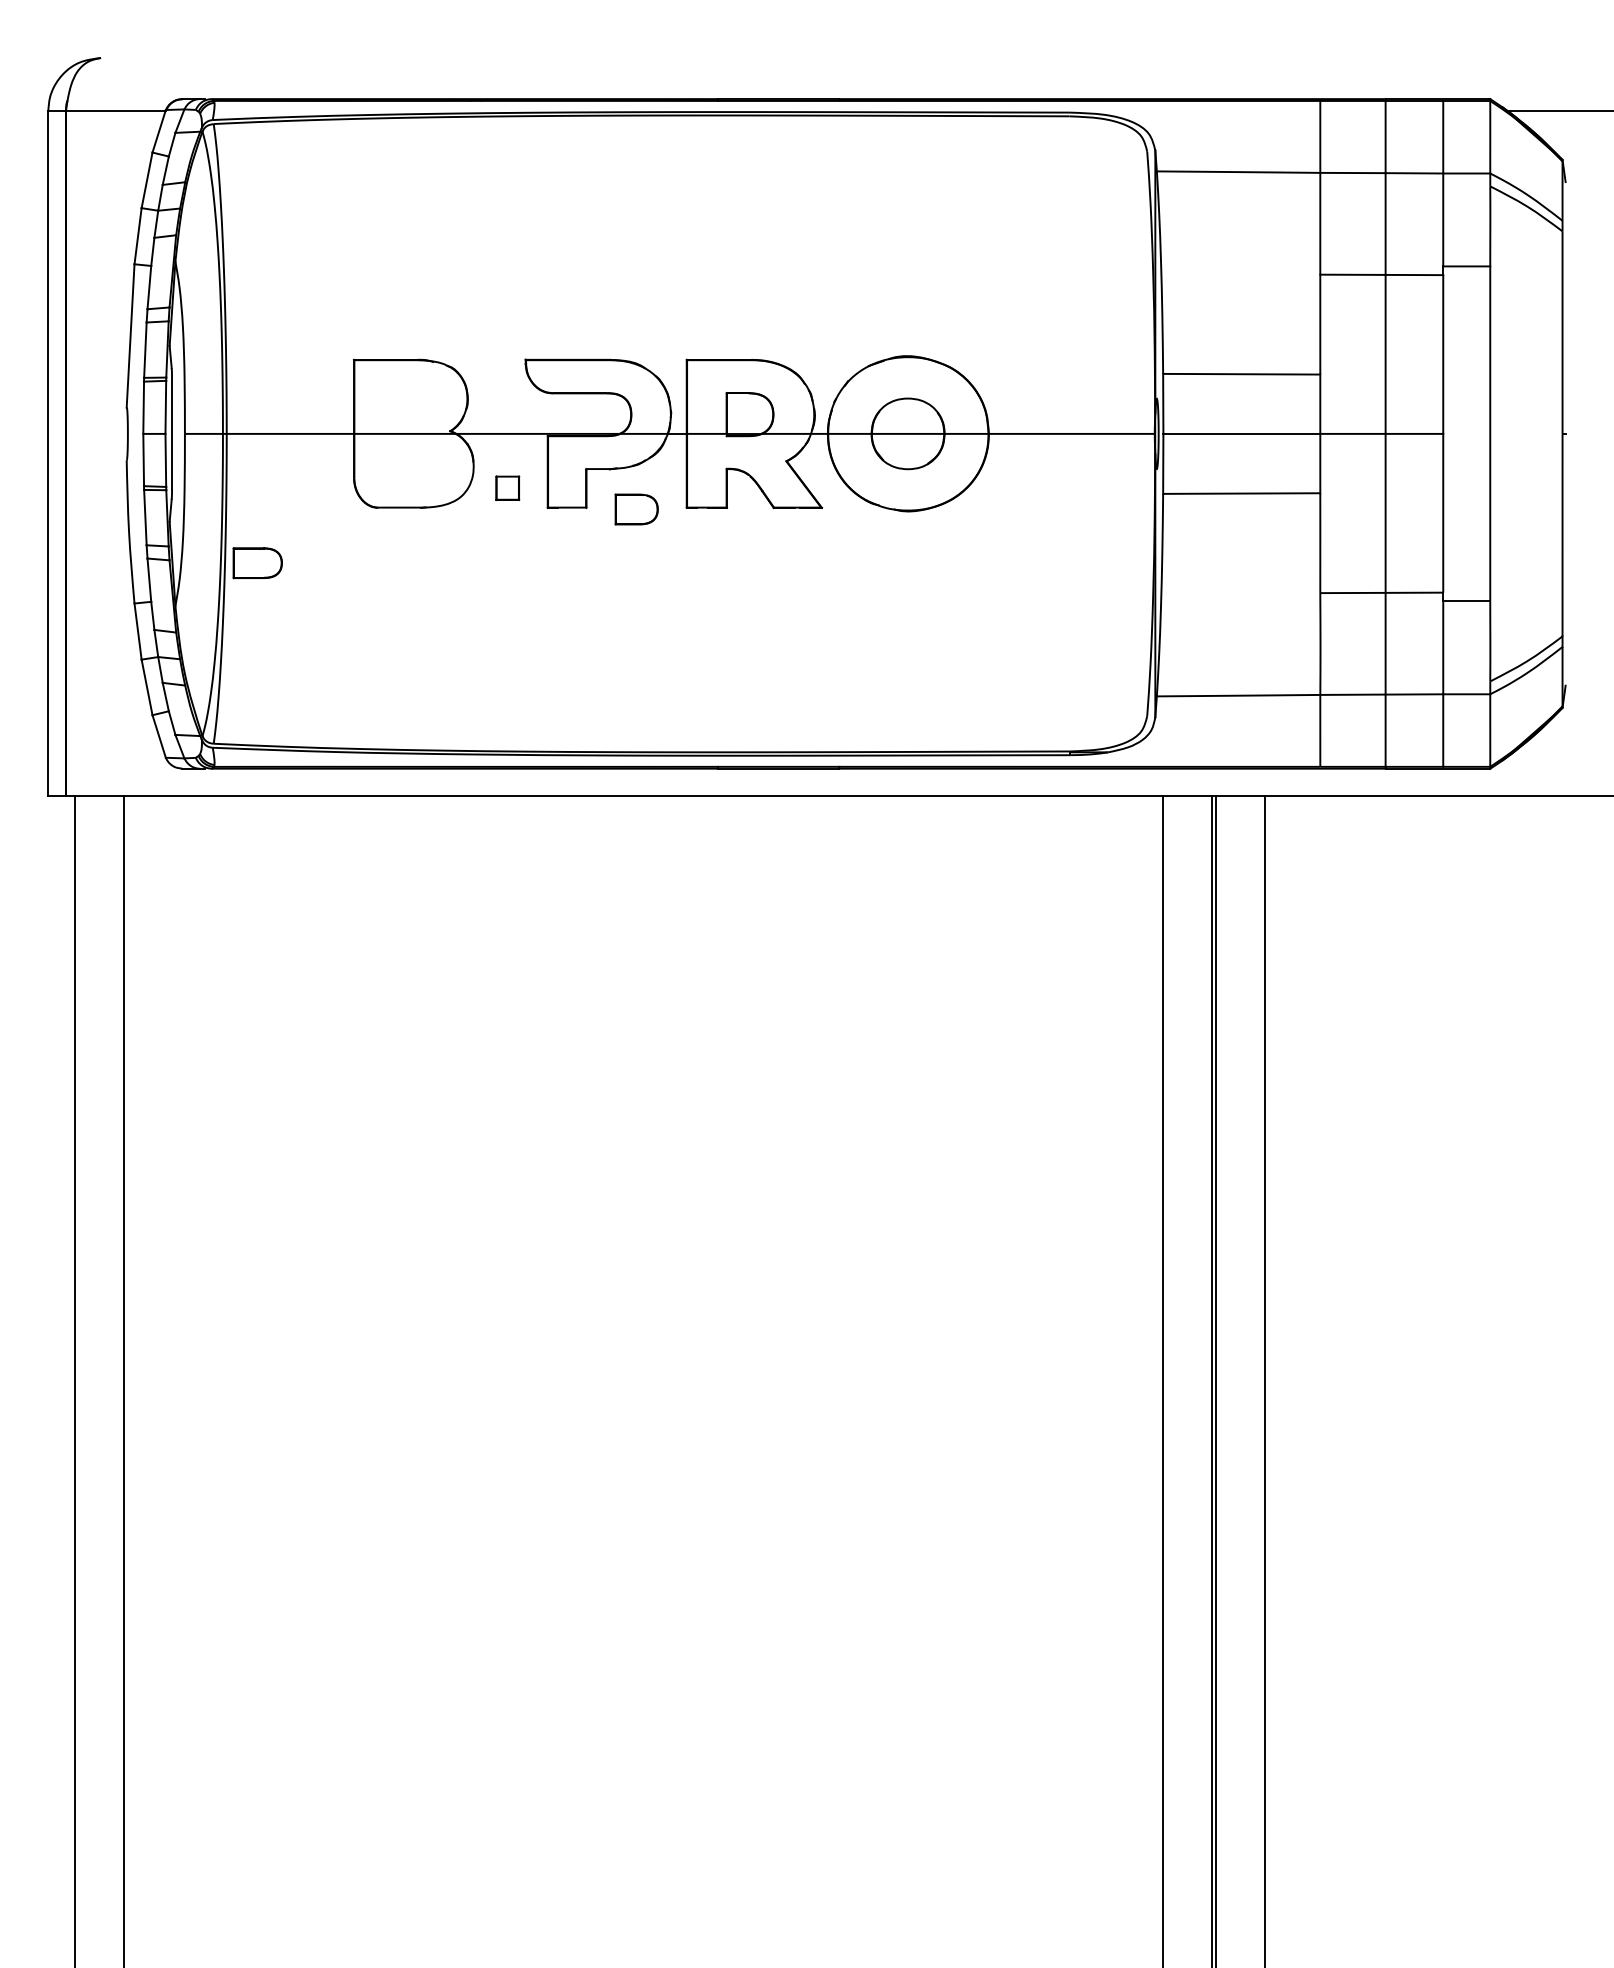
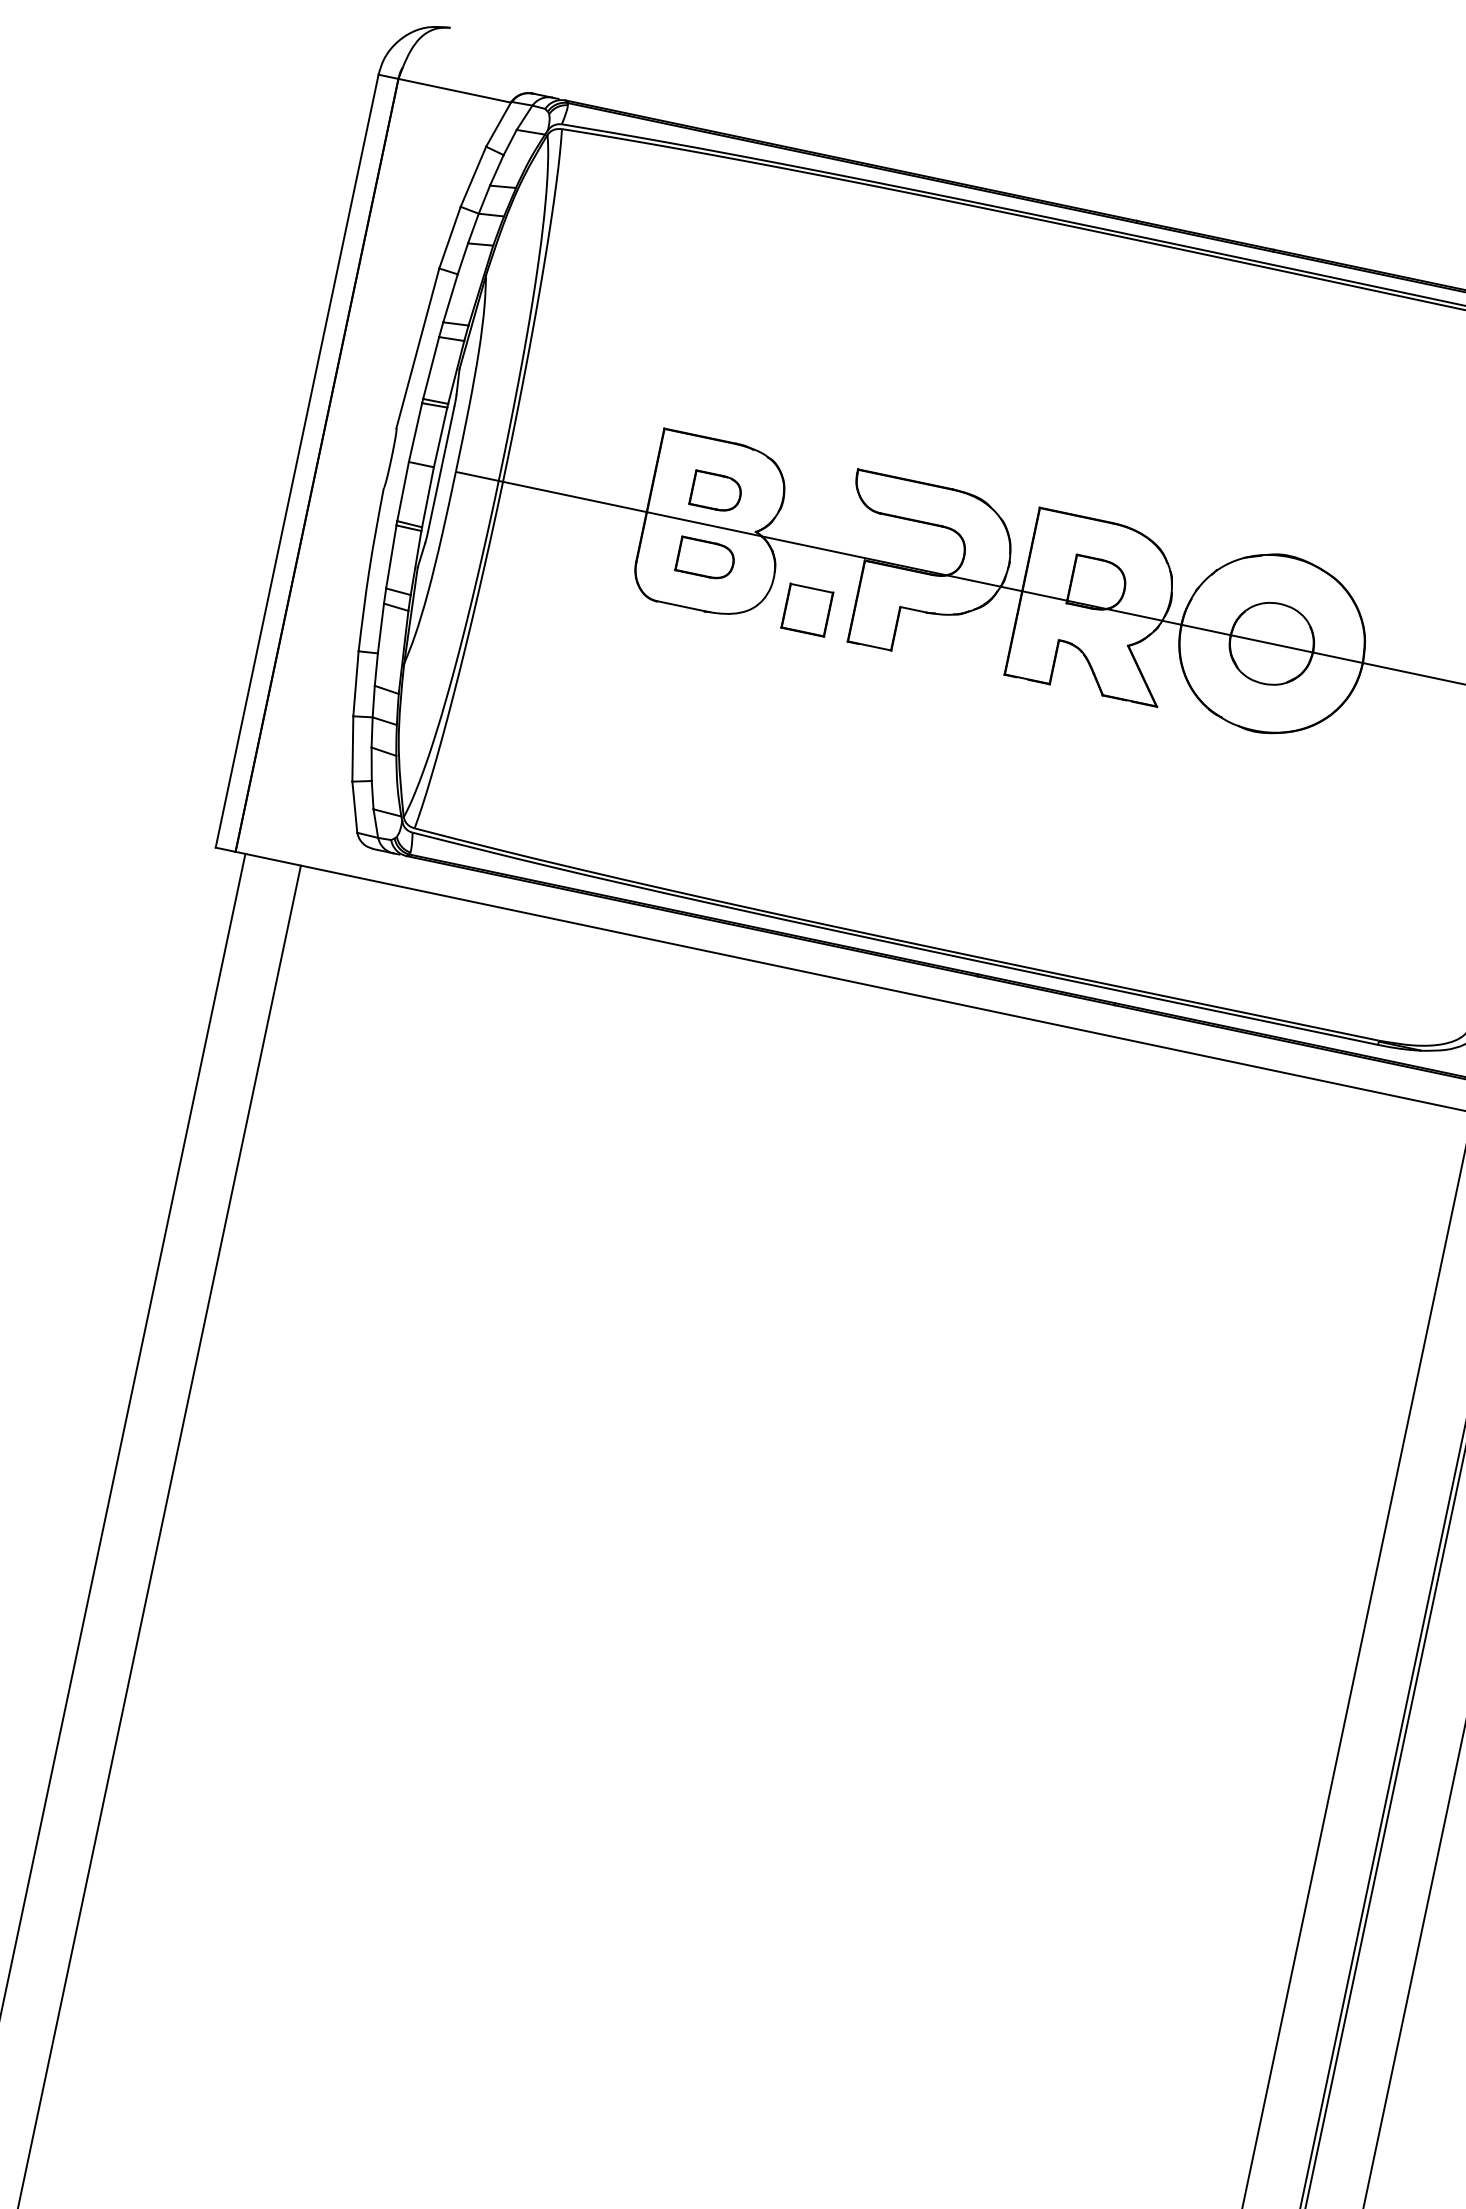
part: (507, 487) -> (807, 609), size x1.67
part: (636, 509) -> (716, 492), moved
part: (257, 563) -> (705, 559), moved

